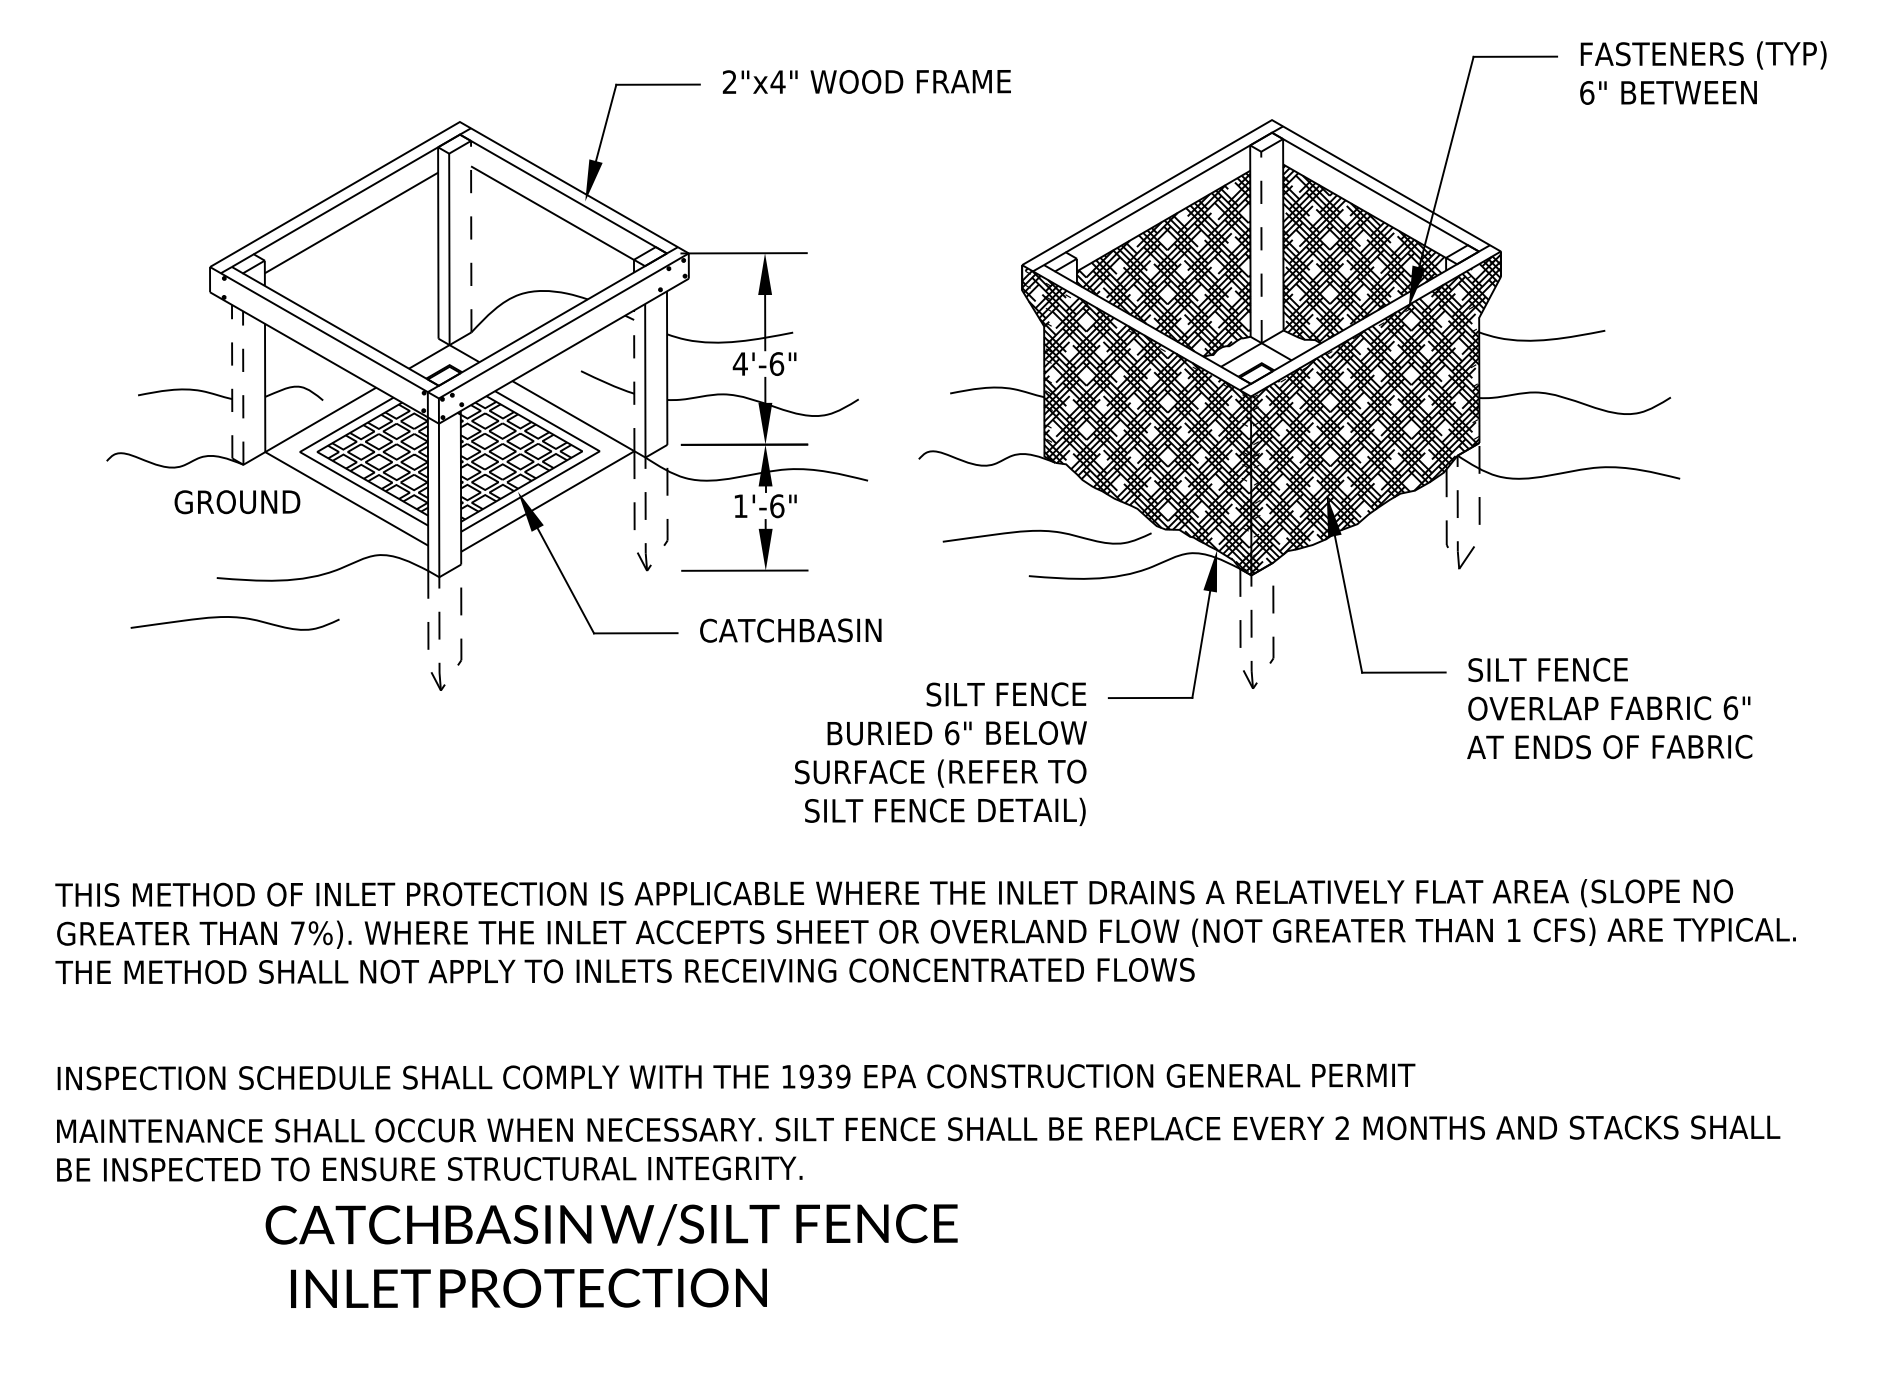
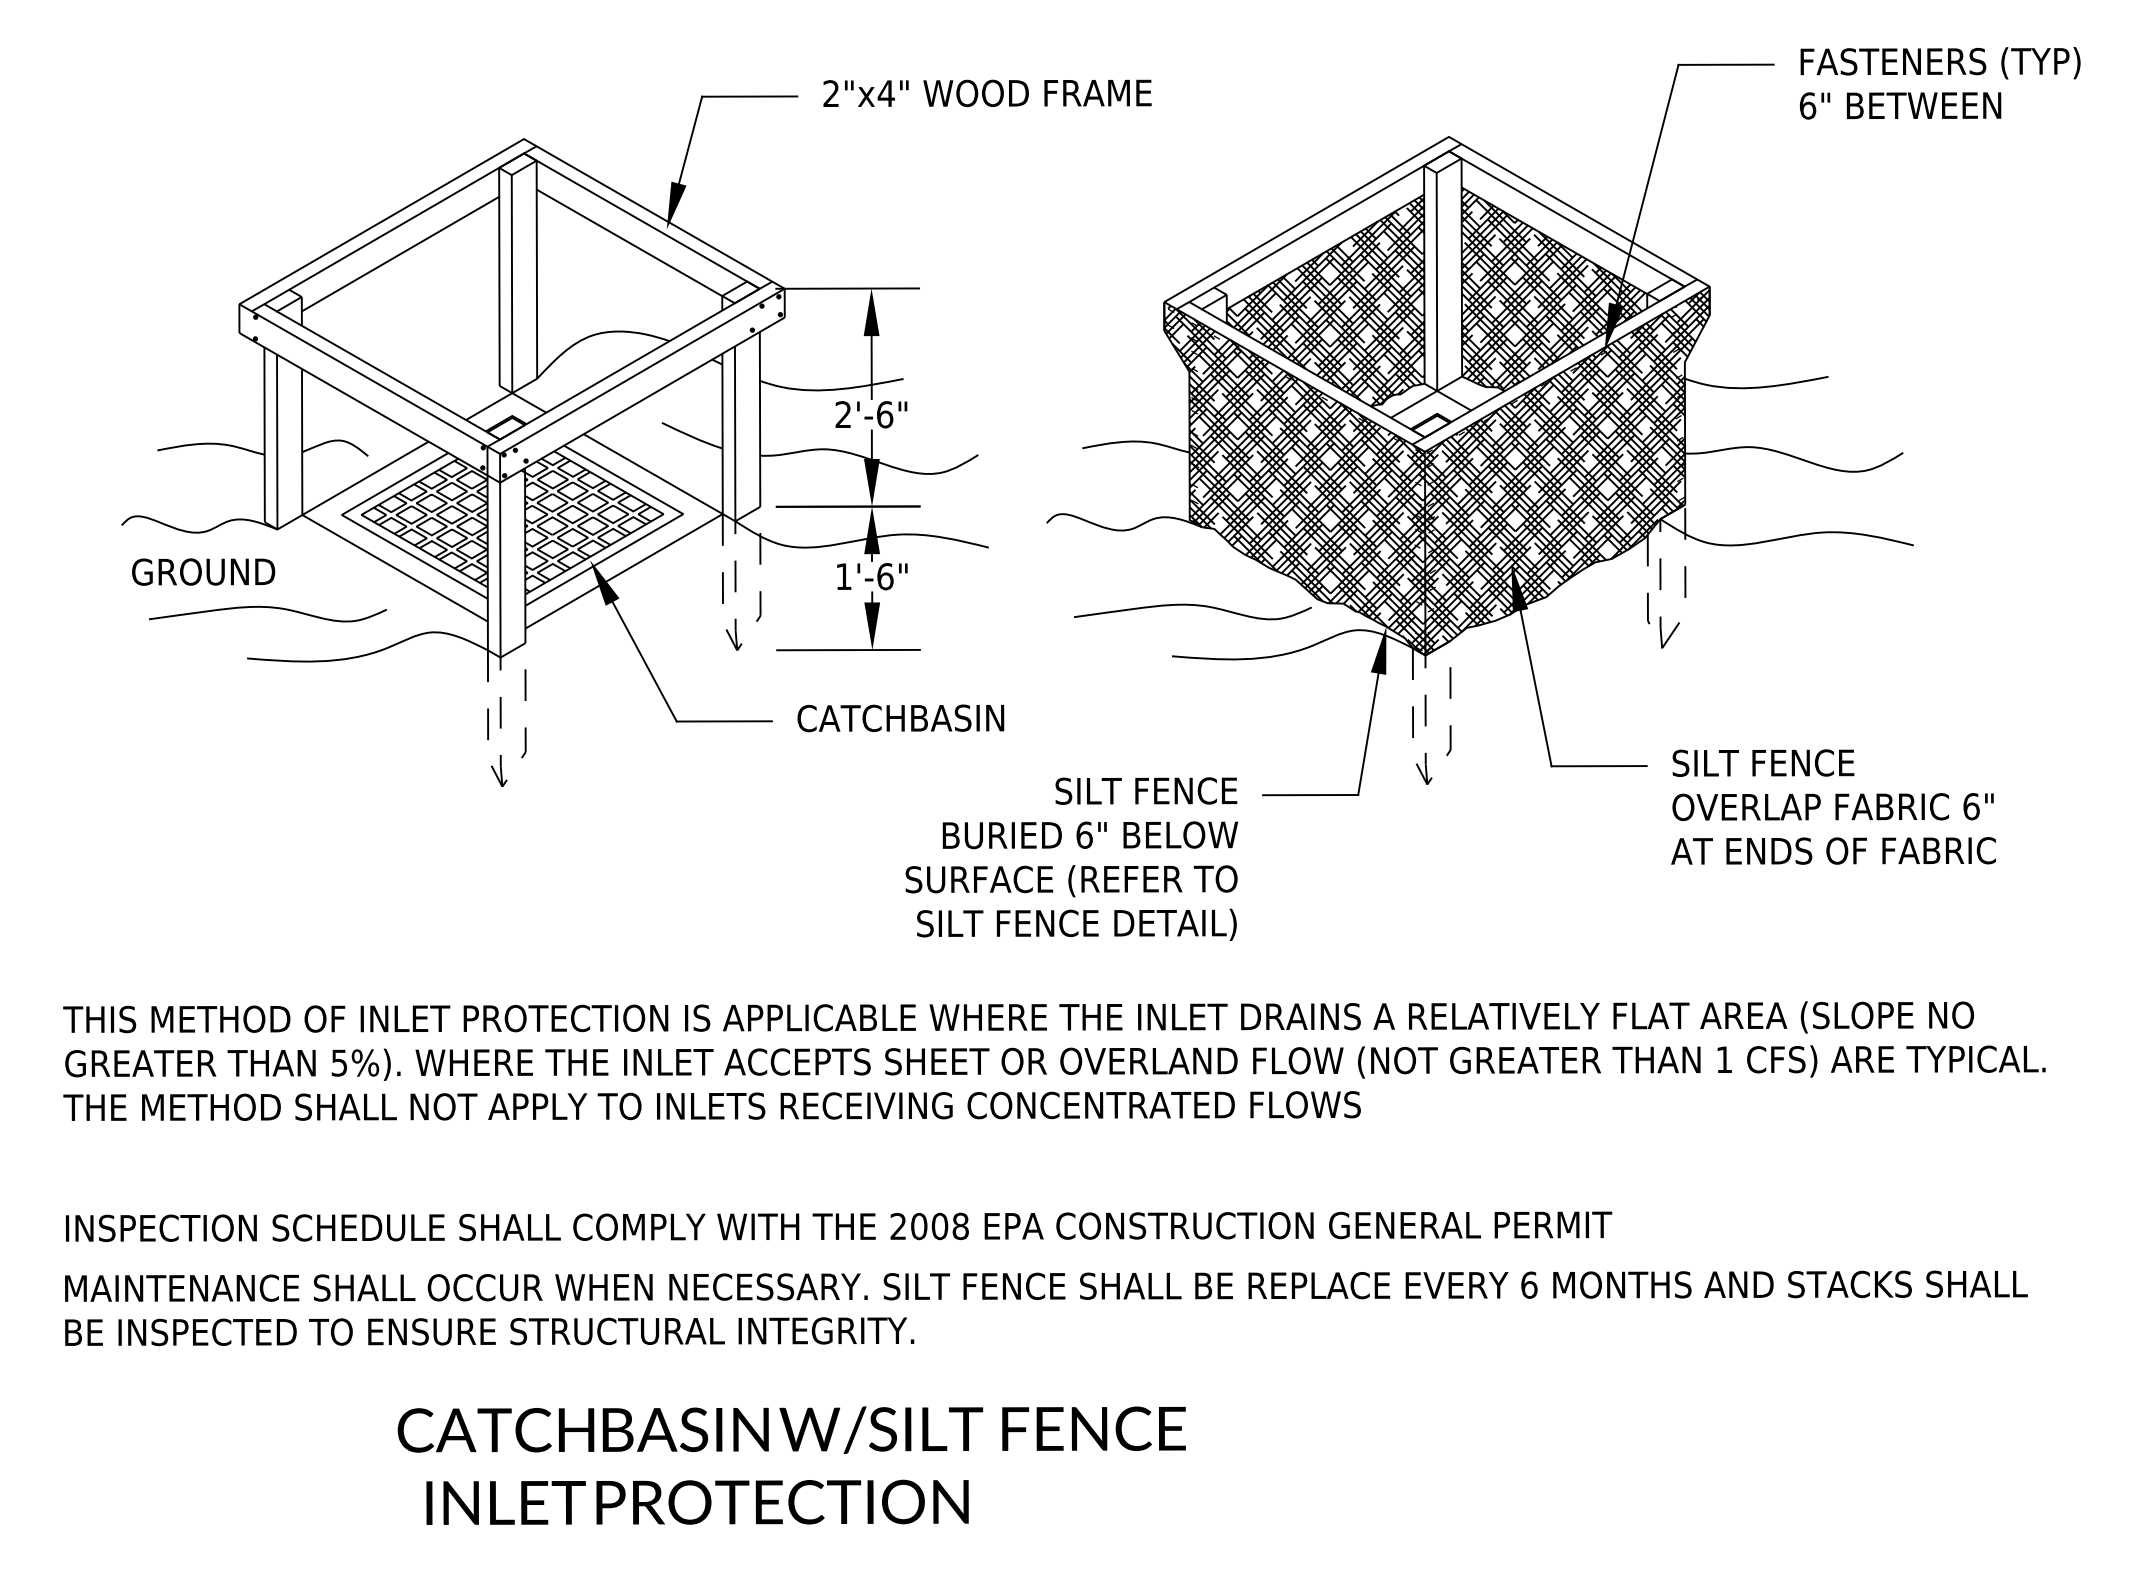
line: (470, 236) -> (536, 269), dashed -> solid
line: (1261, 247) -> (1436, 281), dashed -> solid
text: (740, 363) -> (843, 414), 4'-6" -> 2'-6"
line: (634, 380) -> (722, 433), dashed -> solid
line: (232, 381) -> (264, 434), dashed -> solid
line: (243, 387) -> (277, 441), dashed -> solid
text: (237, 501) -> (203, 571), moved
curve: (235, 618) -> (268, 608), moved
text: (297, 932) -> (339, 1062), 7%). -> 5%).
text: (815, 1076) -> (929, 1226), 1939 -> 2008
text: (1342, 1127) -> (1529, 1284), 2 -> 6
text: (611, 1255) -> (791, 1465), moved

